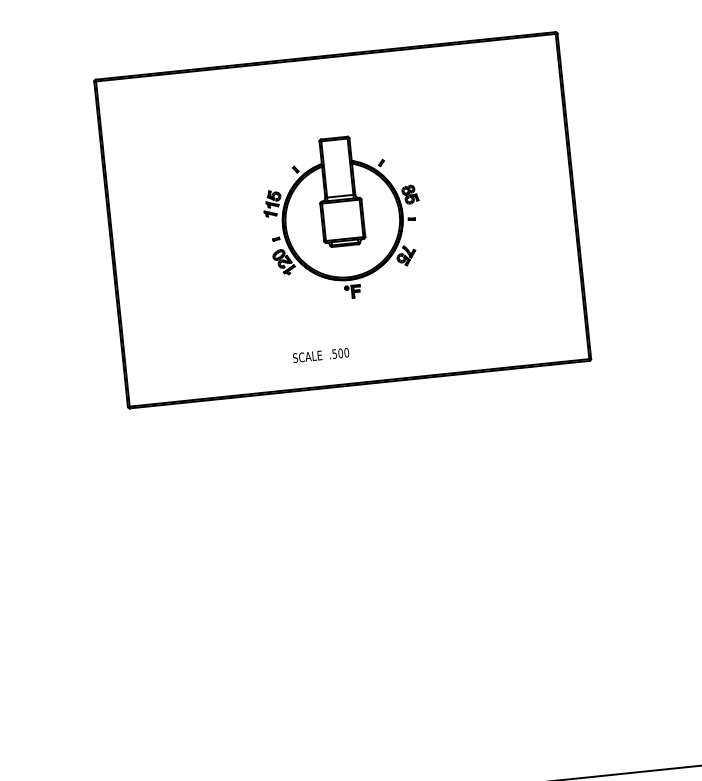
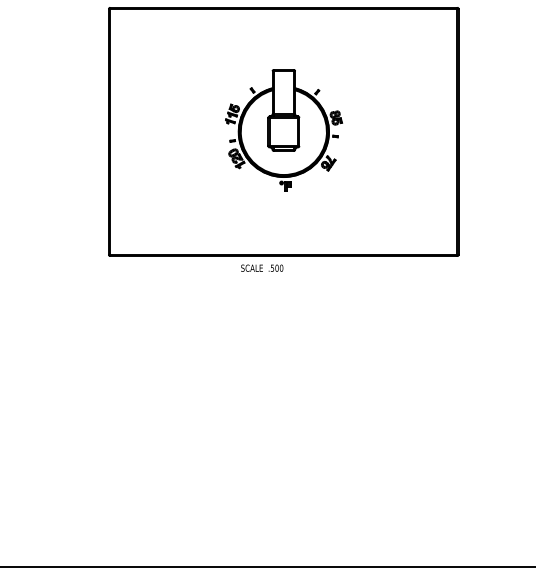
text: (321, 354) -> (262, 267), moved

